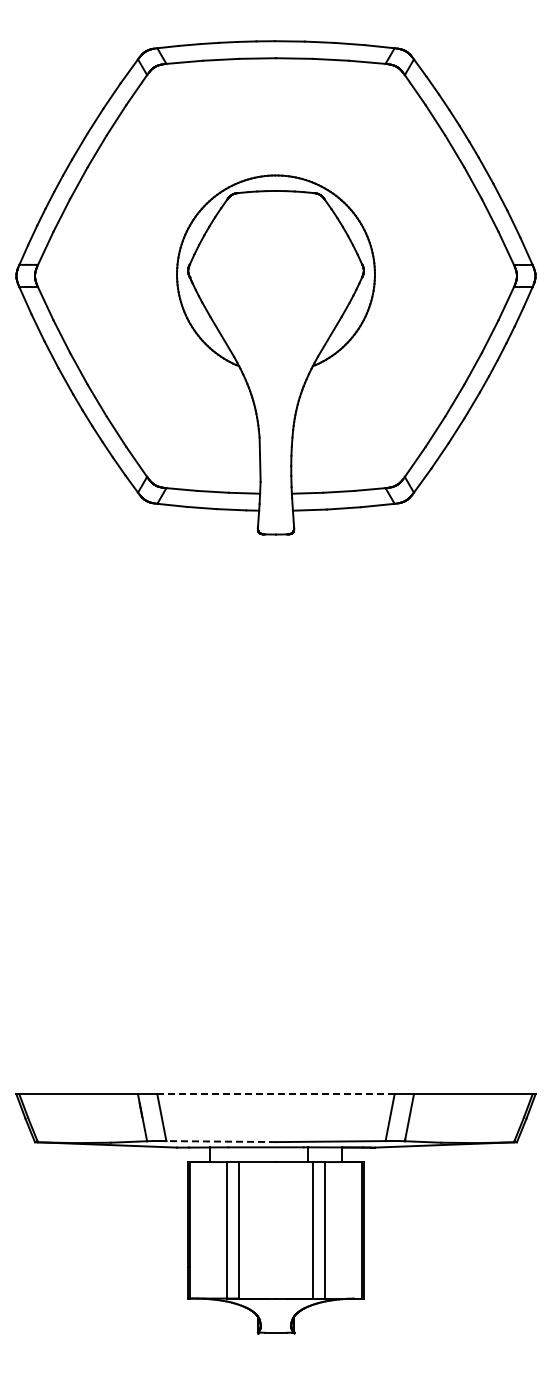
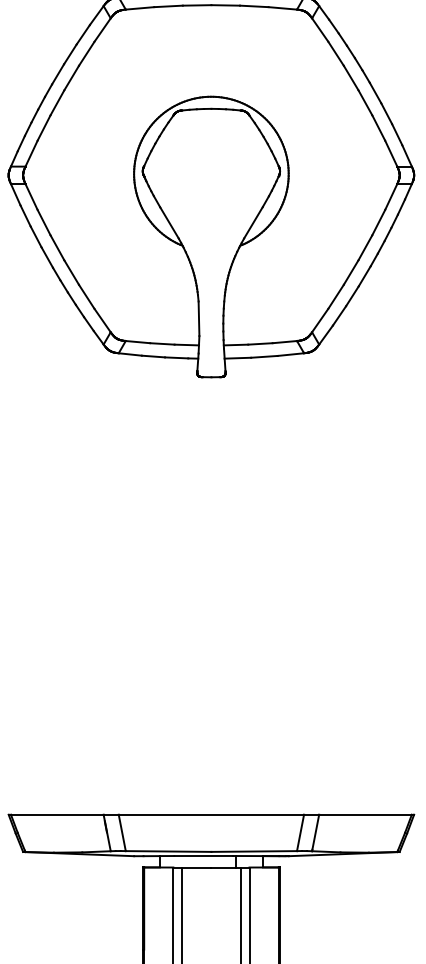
line: (275, 1094) -> (211, 814), dashed -> solid
line: (221, 1141) -> (168, 851), dashed -> solid

